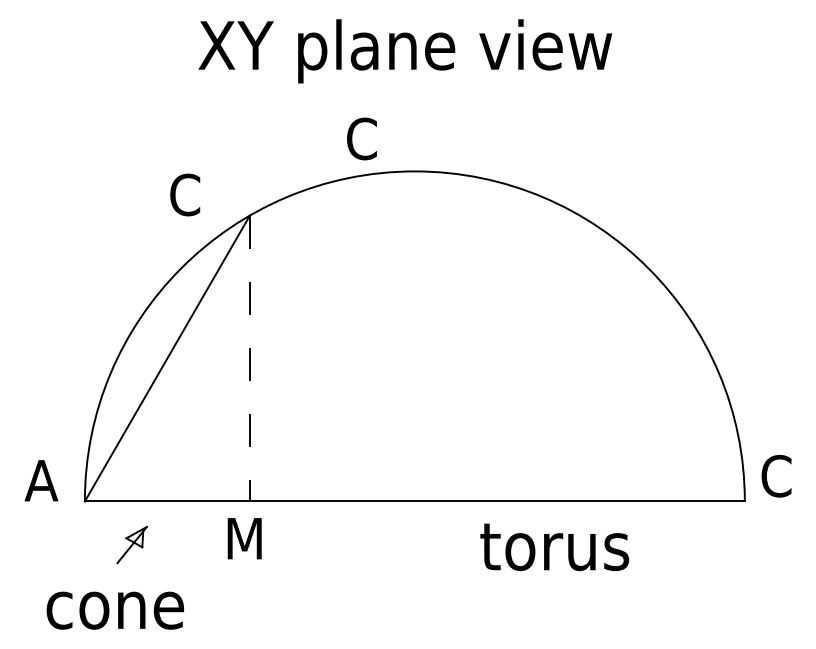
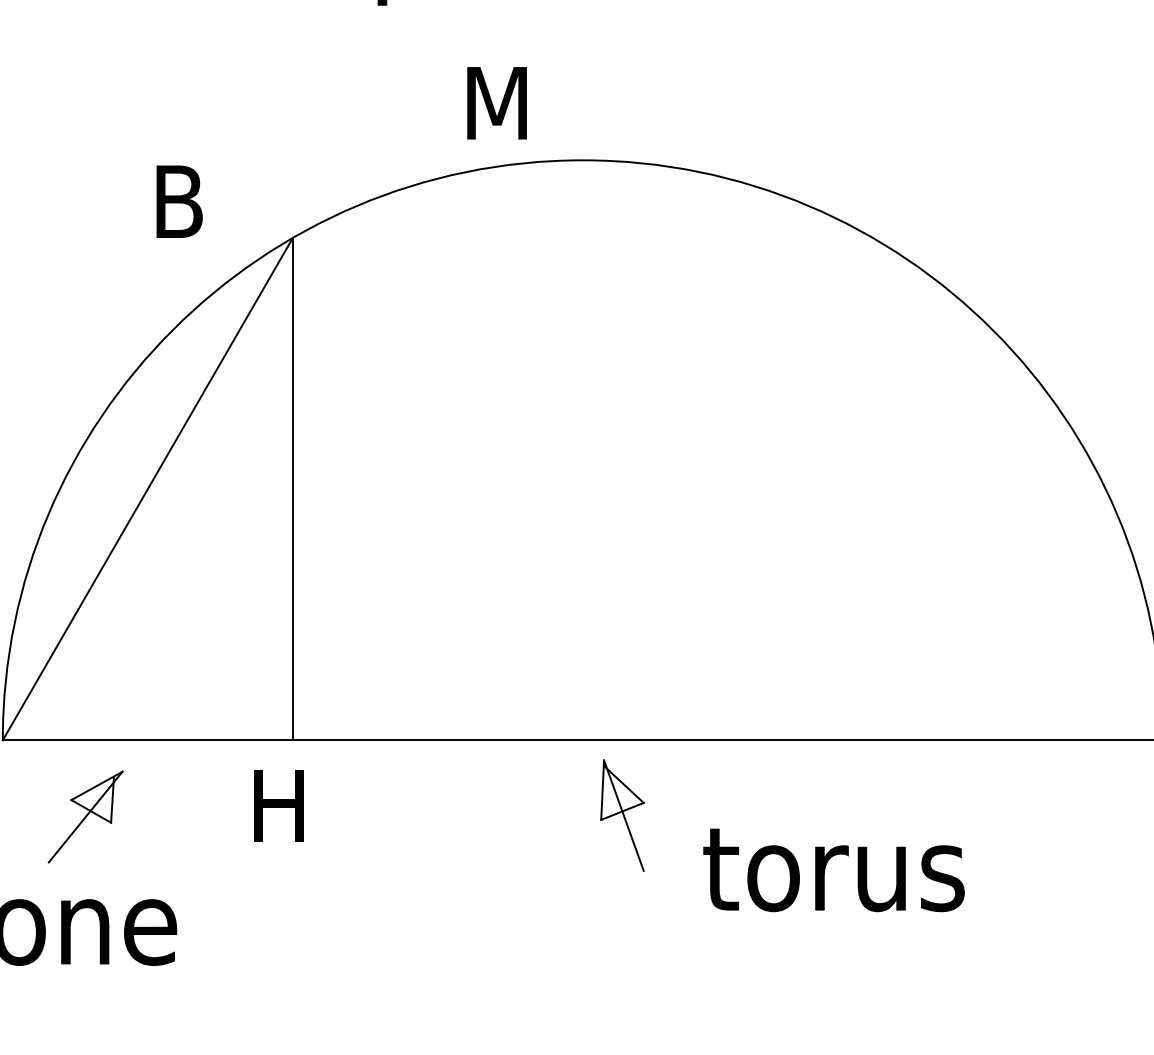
text: (364, 138) -> (494, 102), C -> M
text: (185, 194) -> (179, 200), C -> B
line: (249, 358) -> (292, 489), dashed -> solid
text: (244, 538) -> (283, 805), M -> H
part: (437, 543) -> (622, 814), added
part: (132, 544) -> (86, 816), size x1.43
text: (554, 547) -> (833, 870), moved

